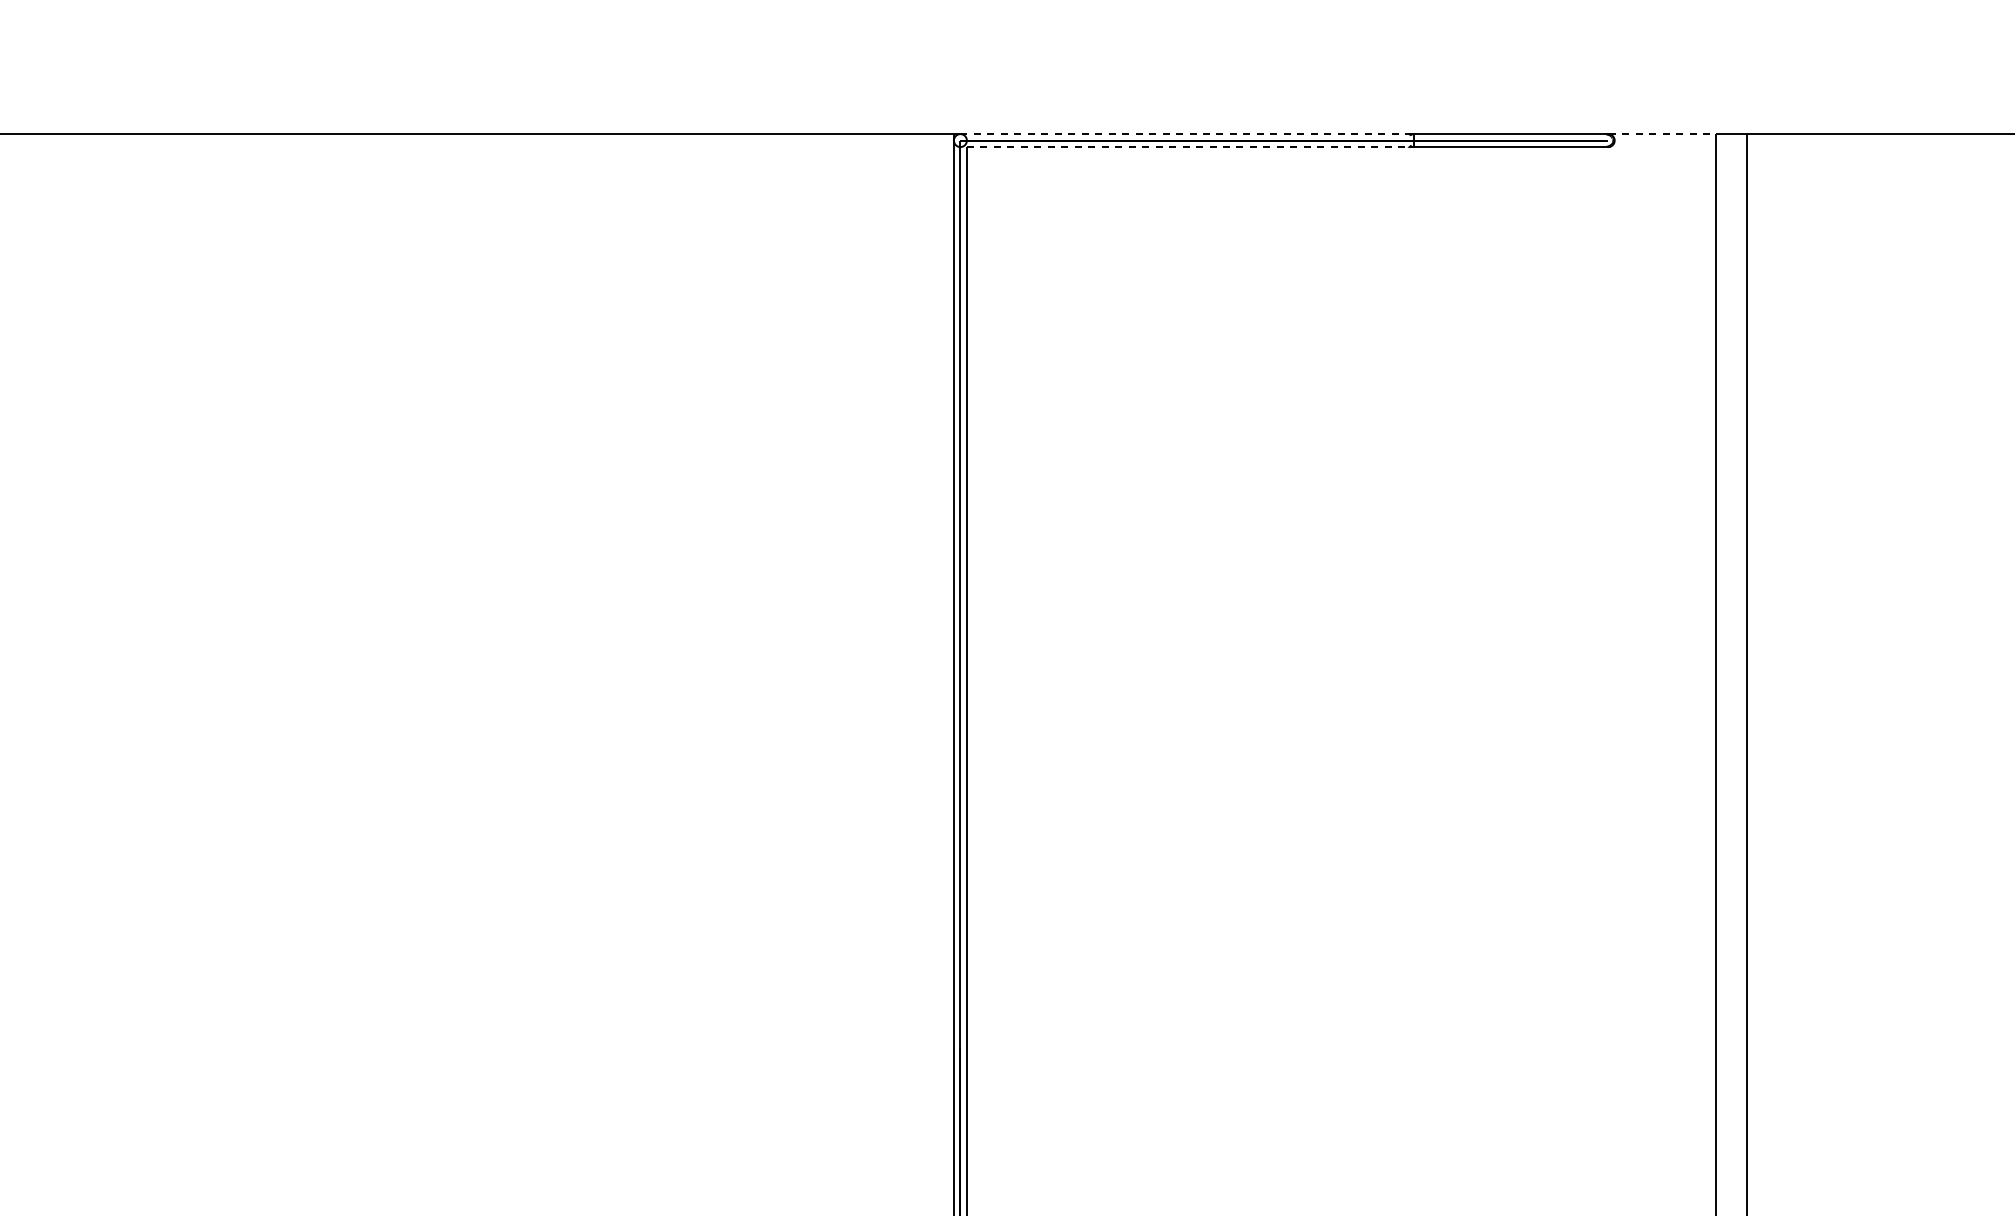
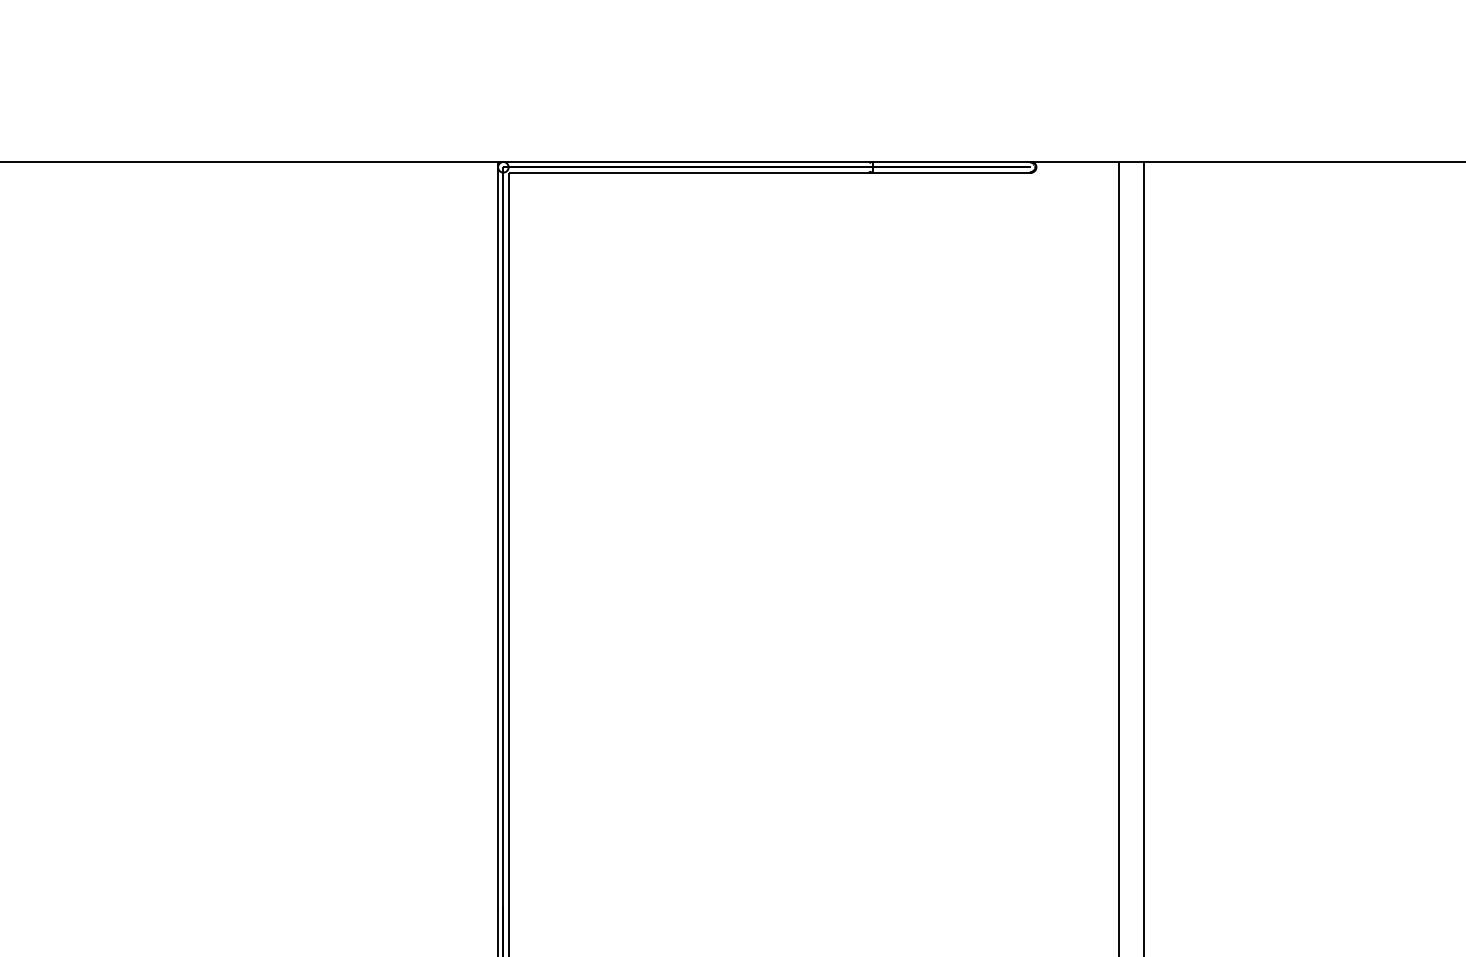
line: (1187, 134) -> (688, 162), dashed -> solid
line: (1662, 134) -> (1075, 162), dashed -> solid
line: (1187, 147) -> (688, 172), dashed -> solid

